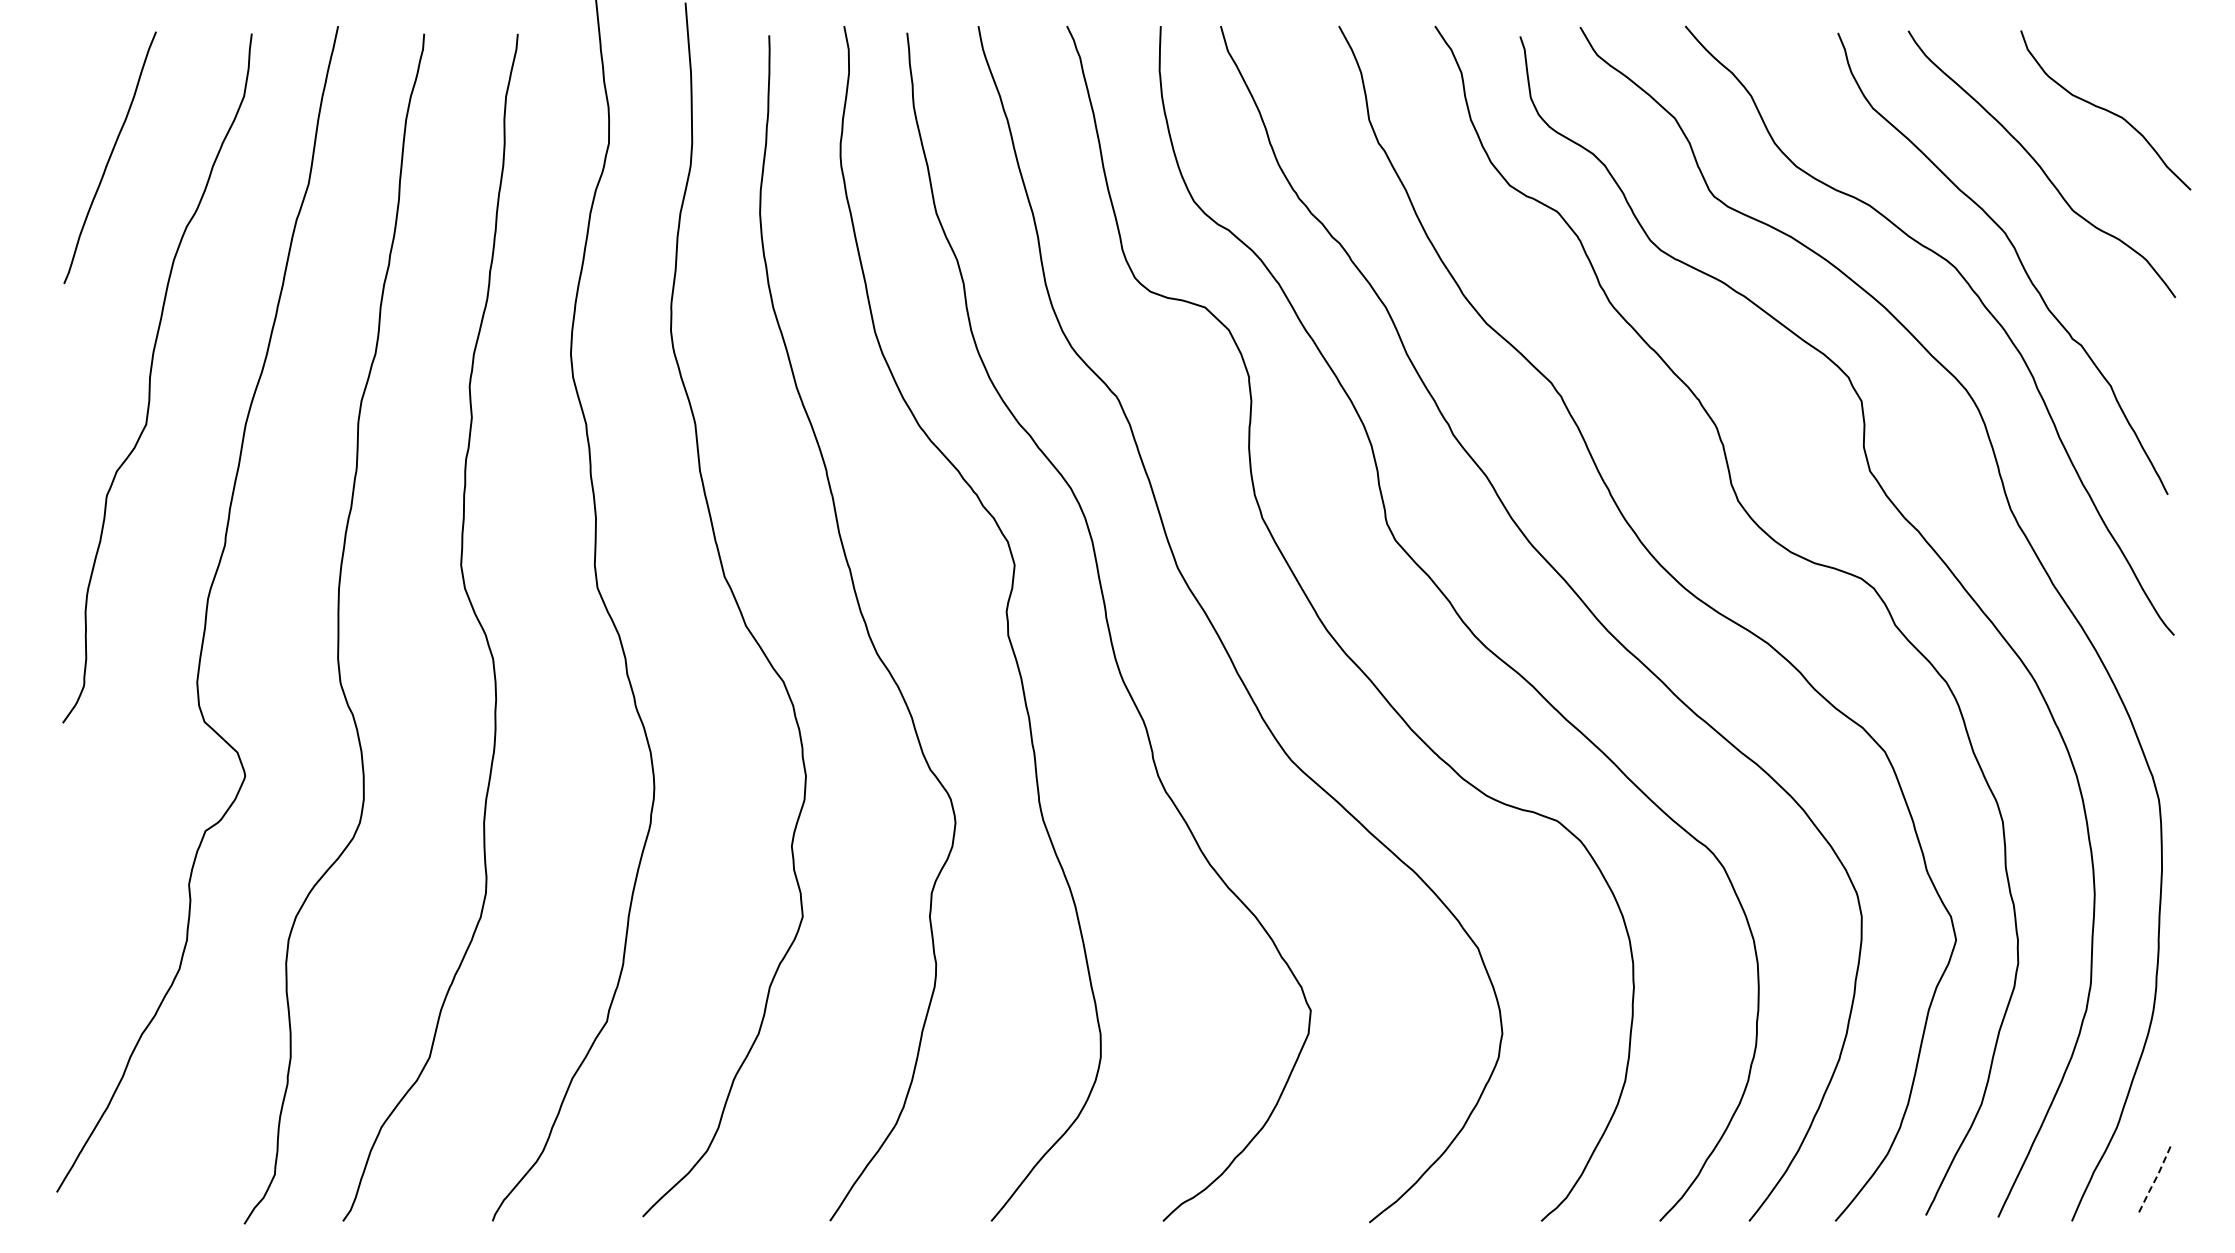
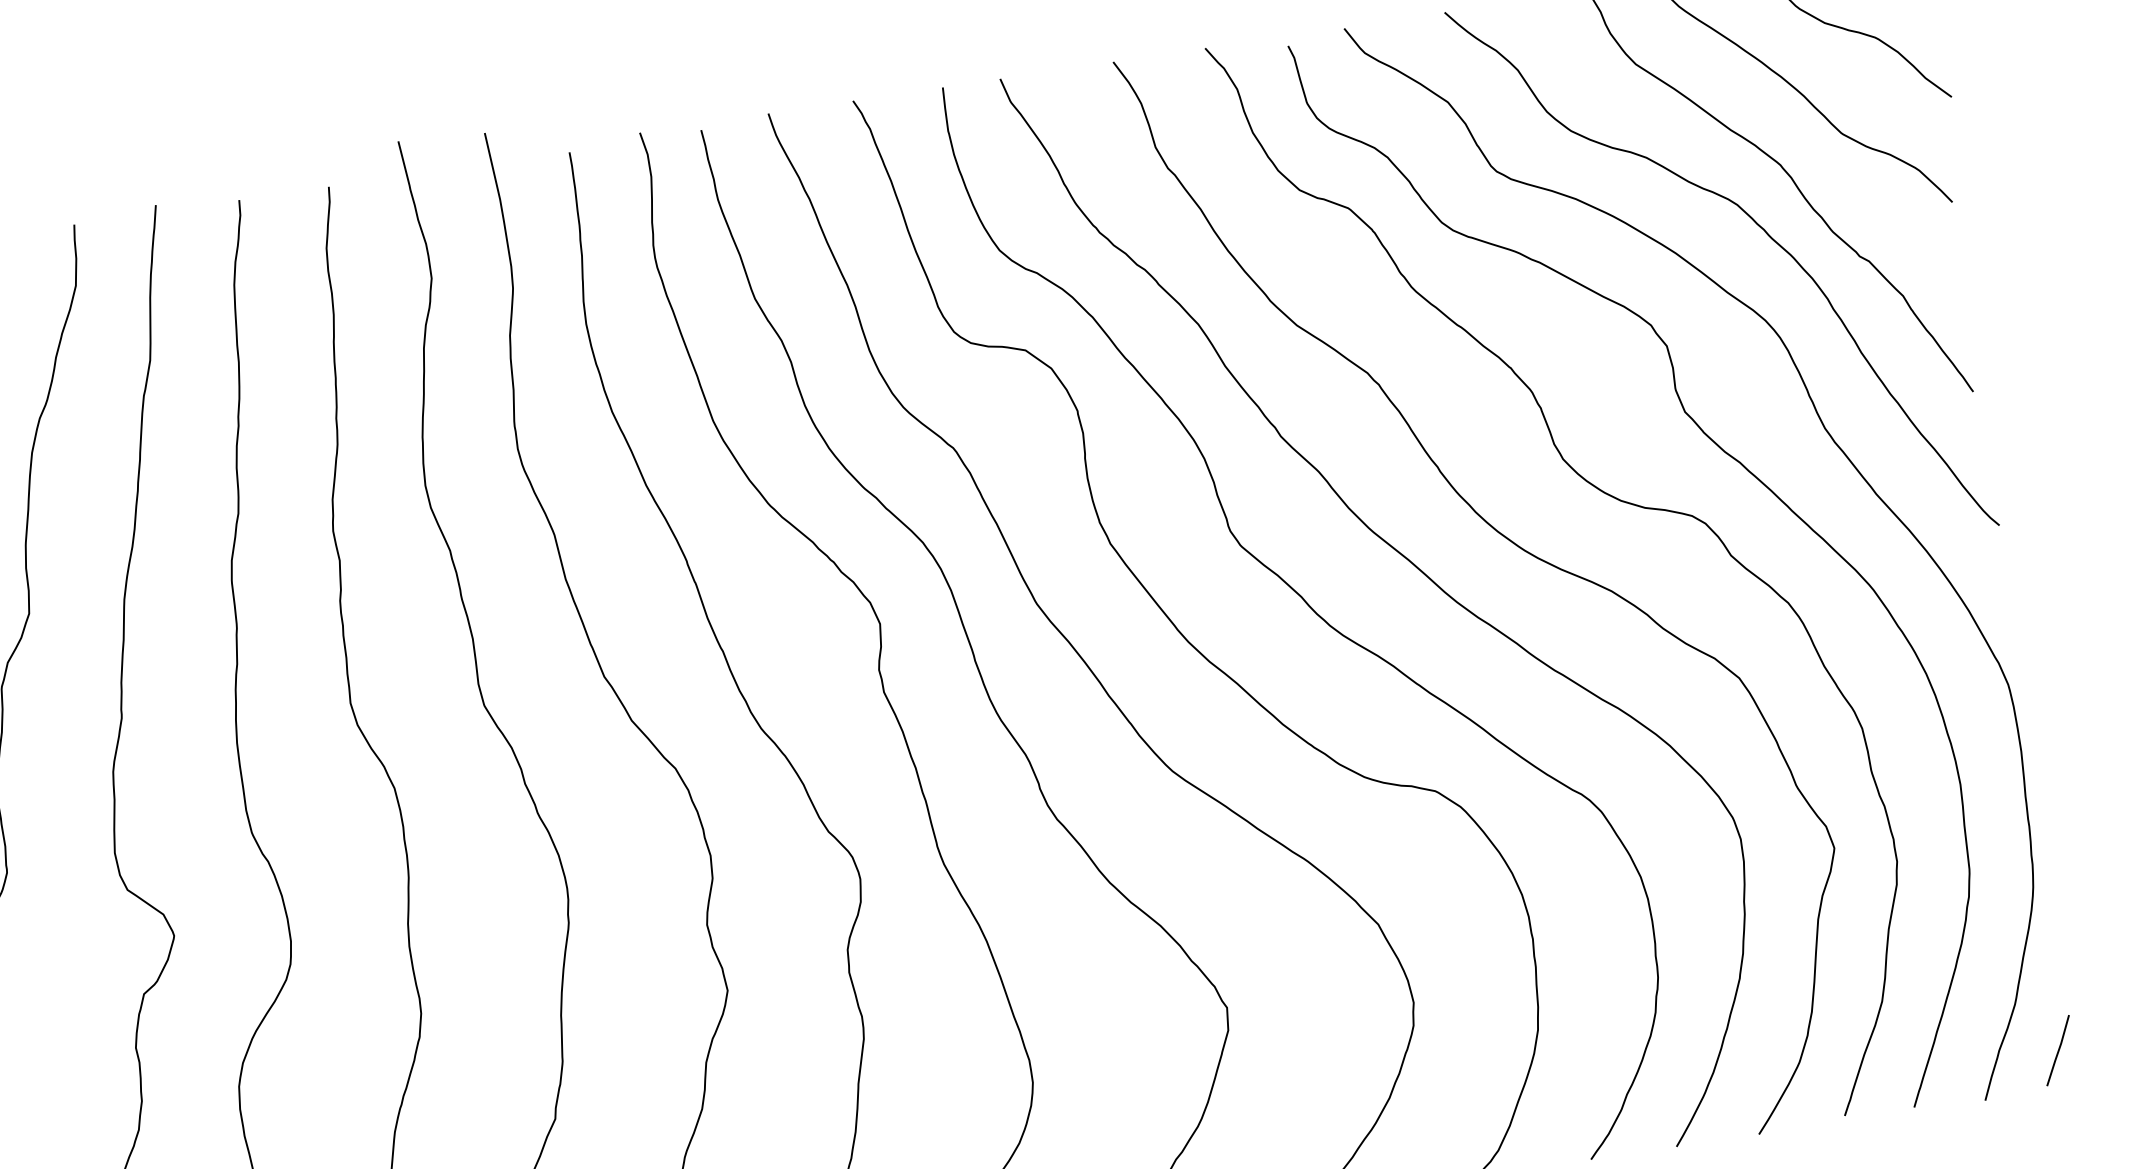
line: (2154, 1181) -> (2058, 1050), dashed -> solid

